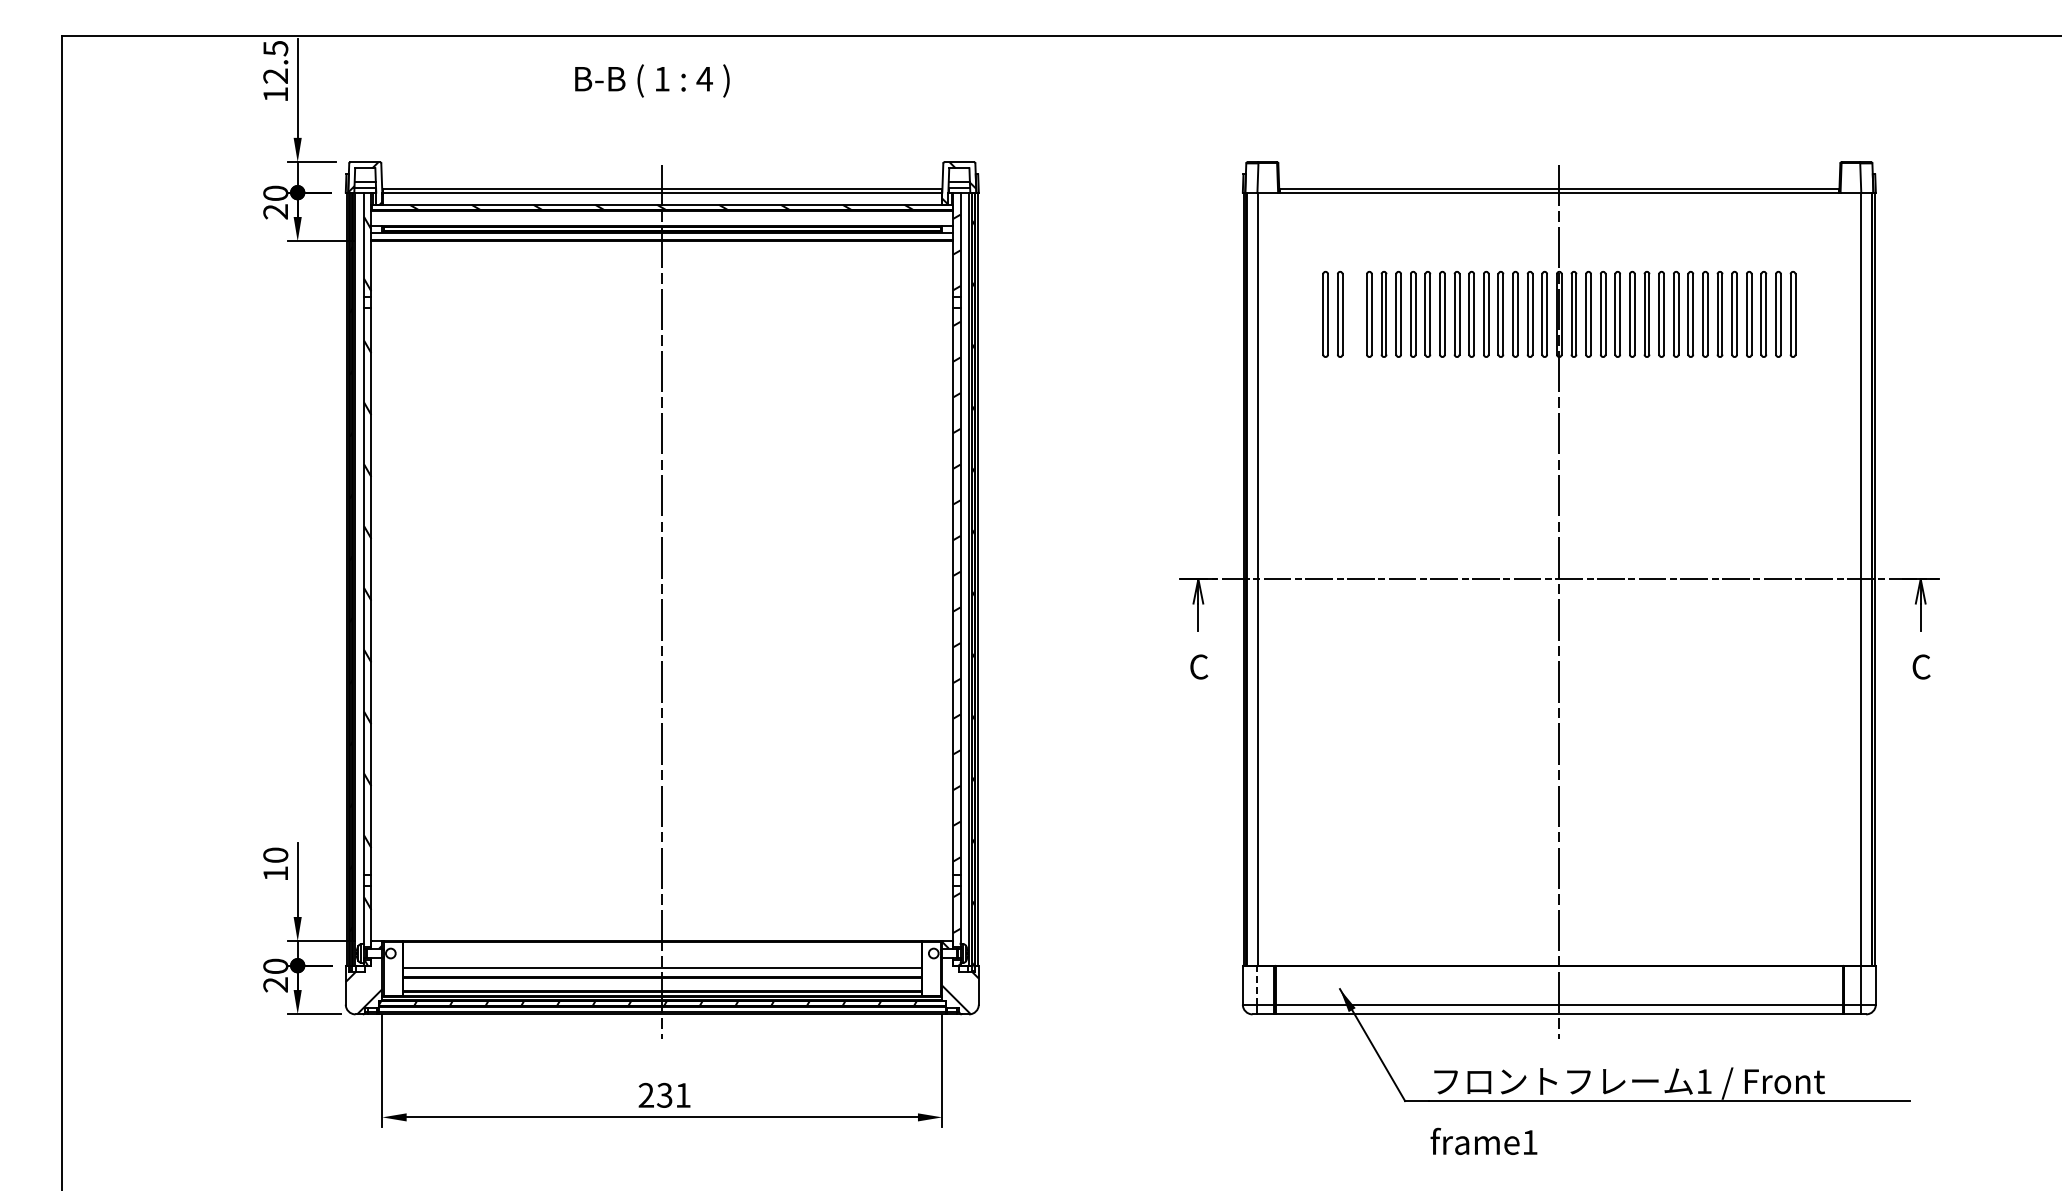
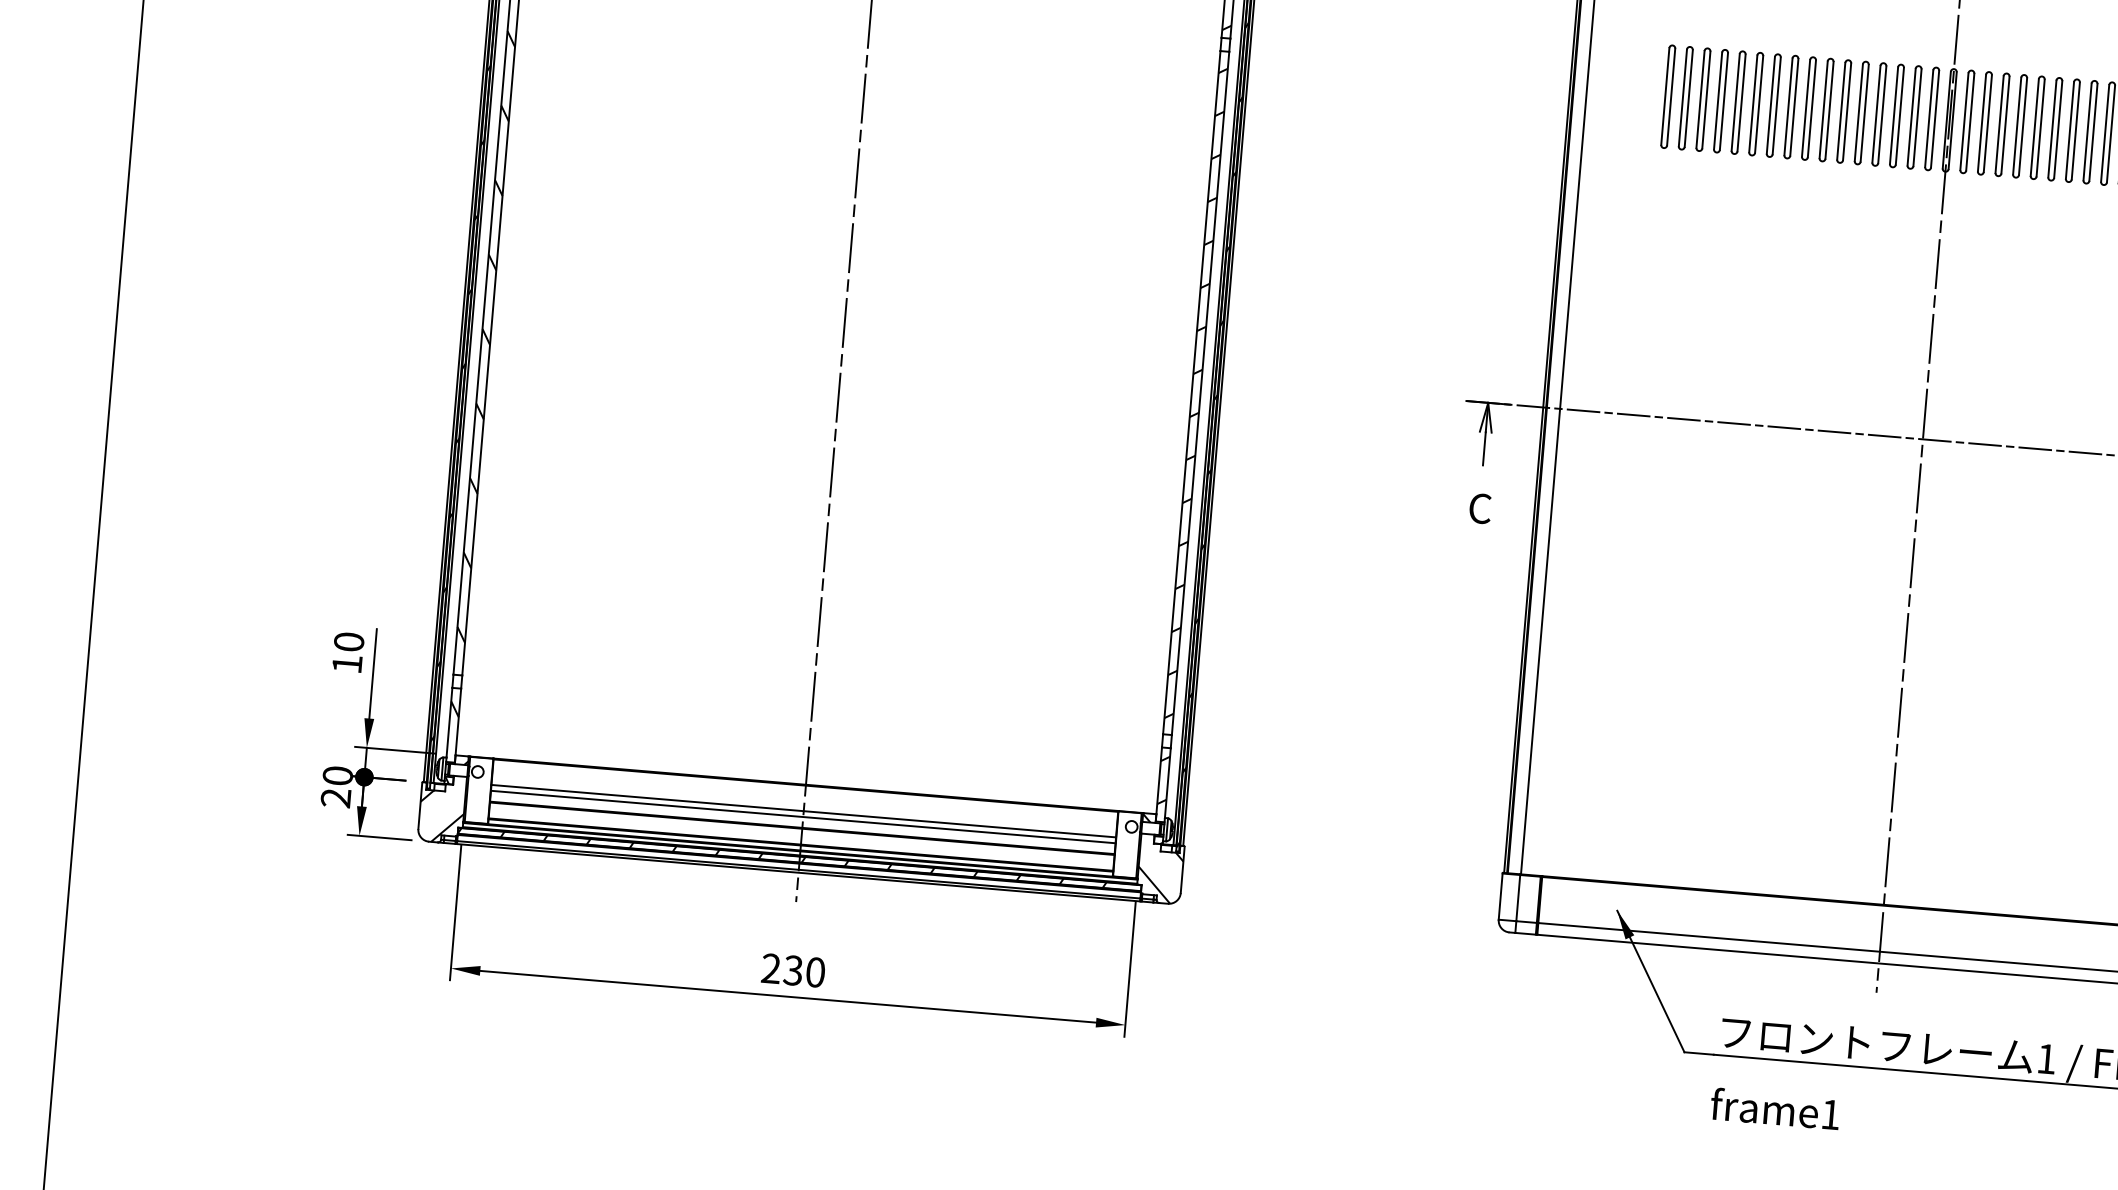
part: (1354, 314) -> (1703, 99), added
line: (662, 963) -> (803, 811), added
line: (1257, 984) -> (1518, 896), dashed -> solid
text: (682, 1094) -> (814, 971), 231 -> 230

